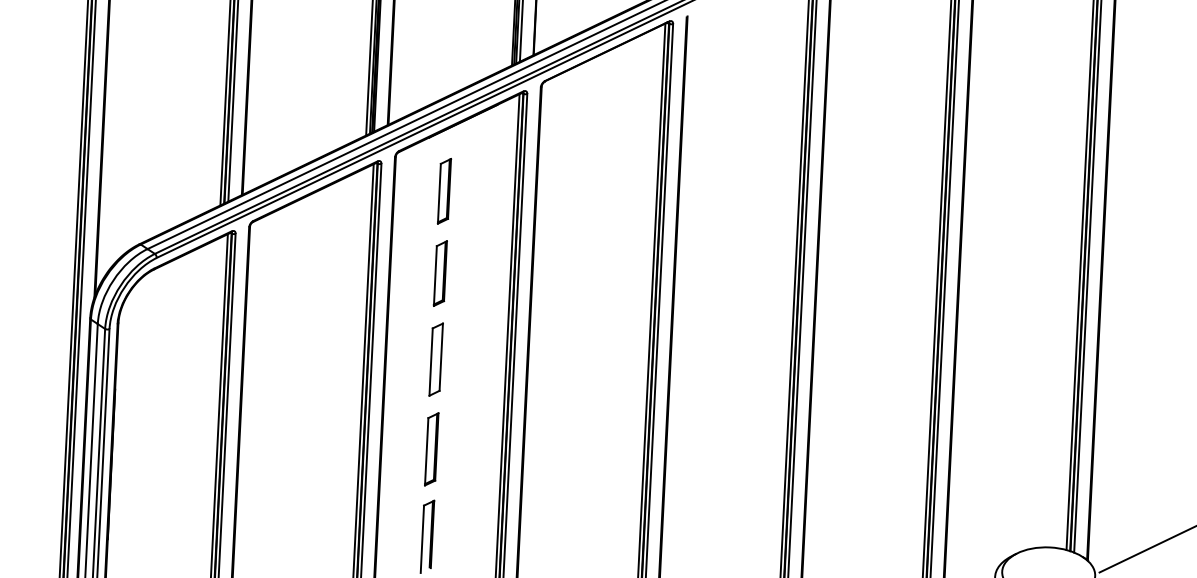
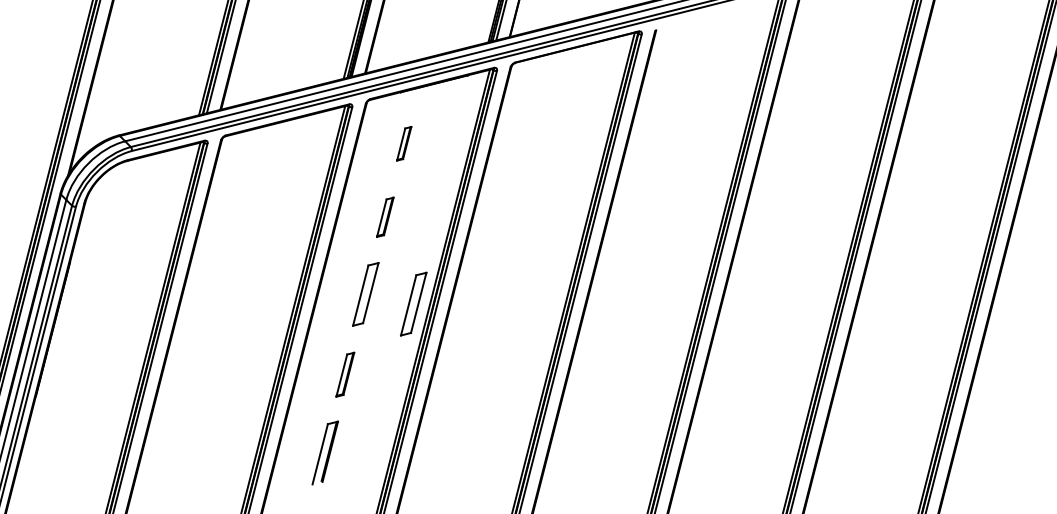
part: (444, 191) -> (404, 143), size x0.6
part: (439, 273) -> (384, 217), size x0.7
part: (488, 359) -> (413, 303), added
part: (431, 449) -> (345, 374), size x0.7

